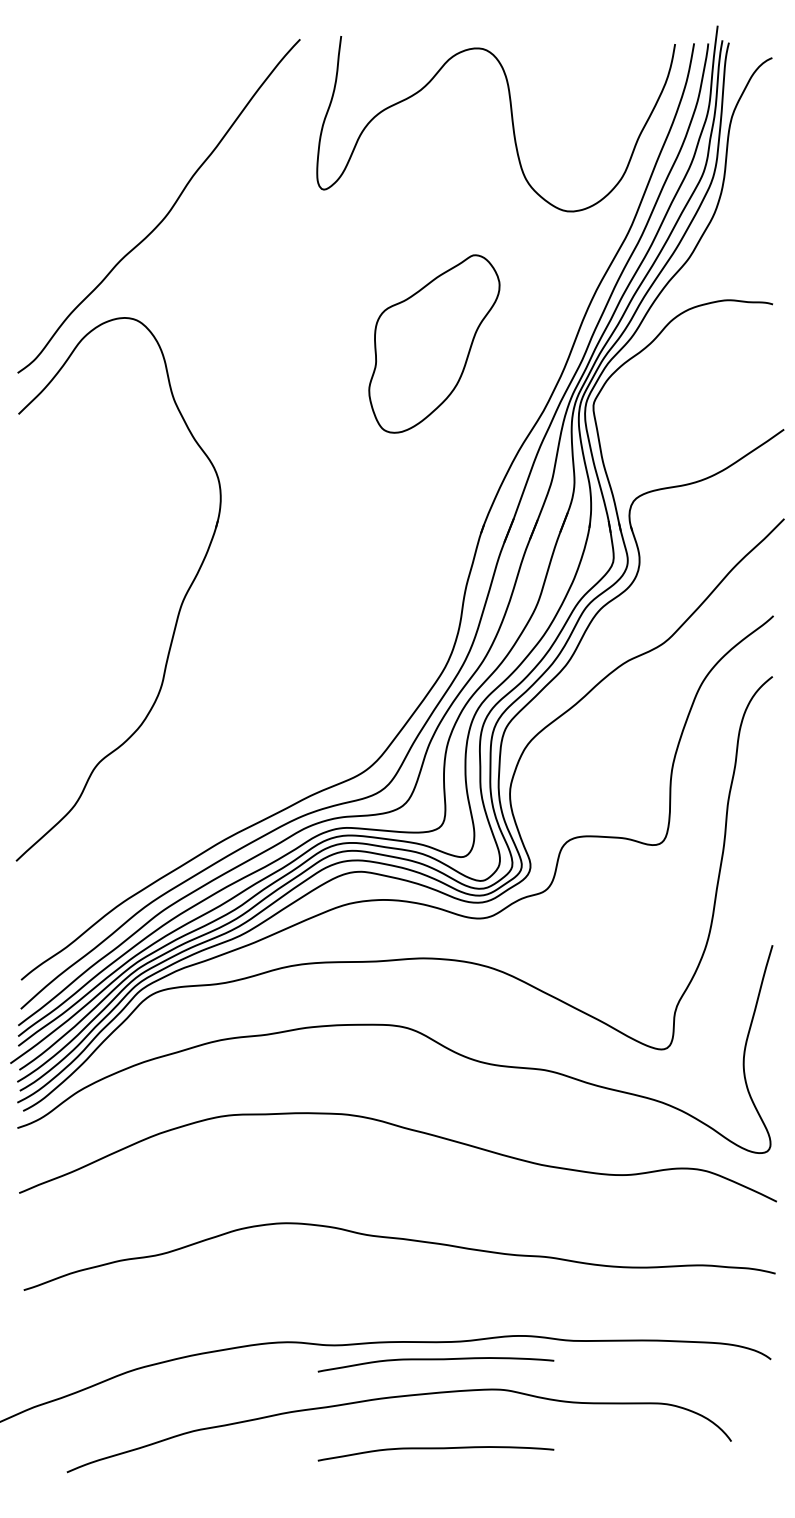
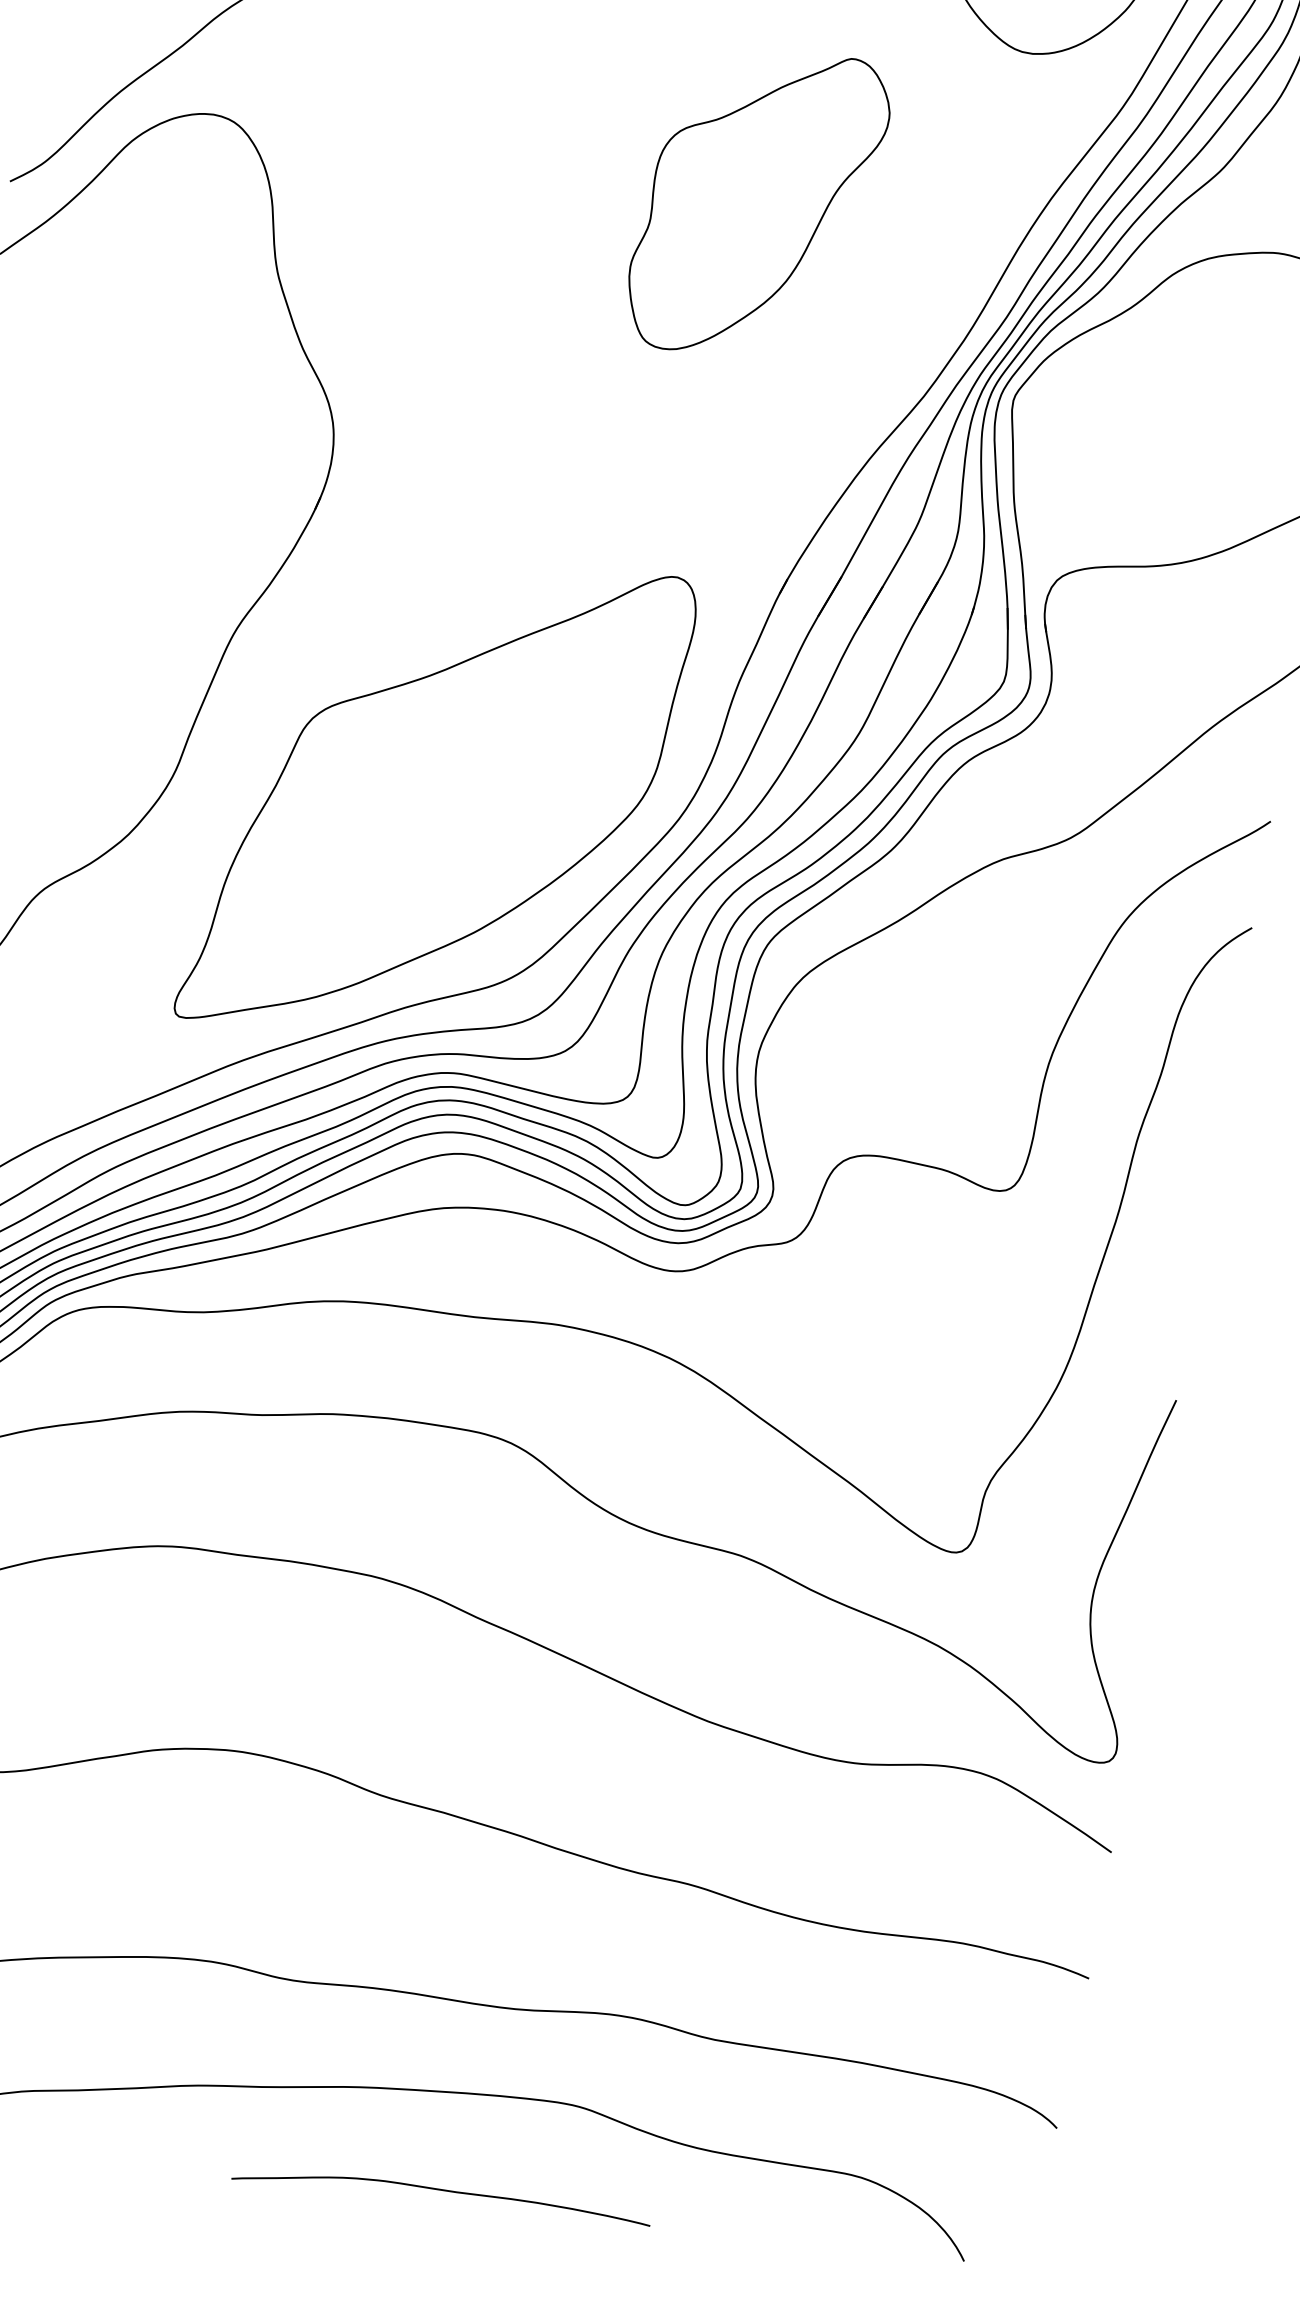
part: (434, 343) -> (758, 202), moved
part: (309, 677) -> (437, 798), added
curve: (435, 1360) -> (466, 2035), removed

